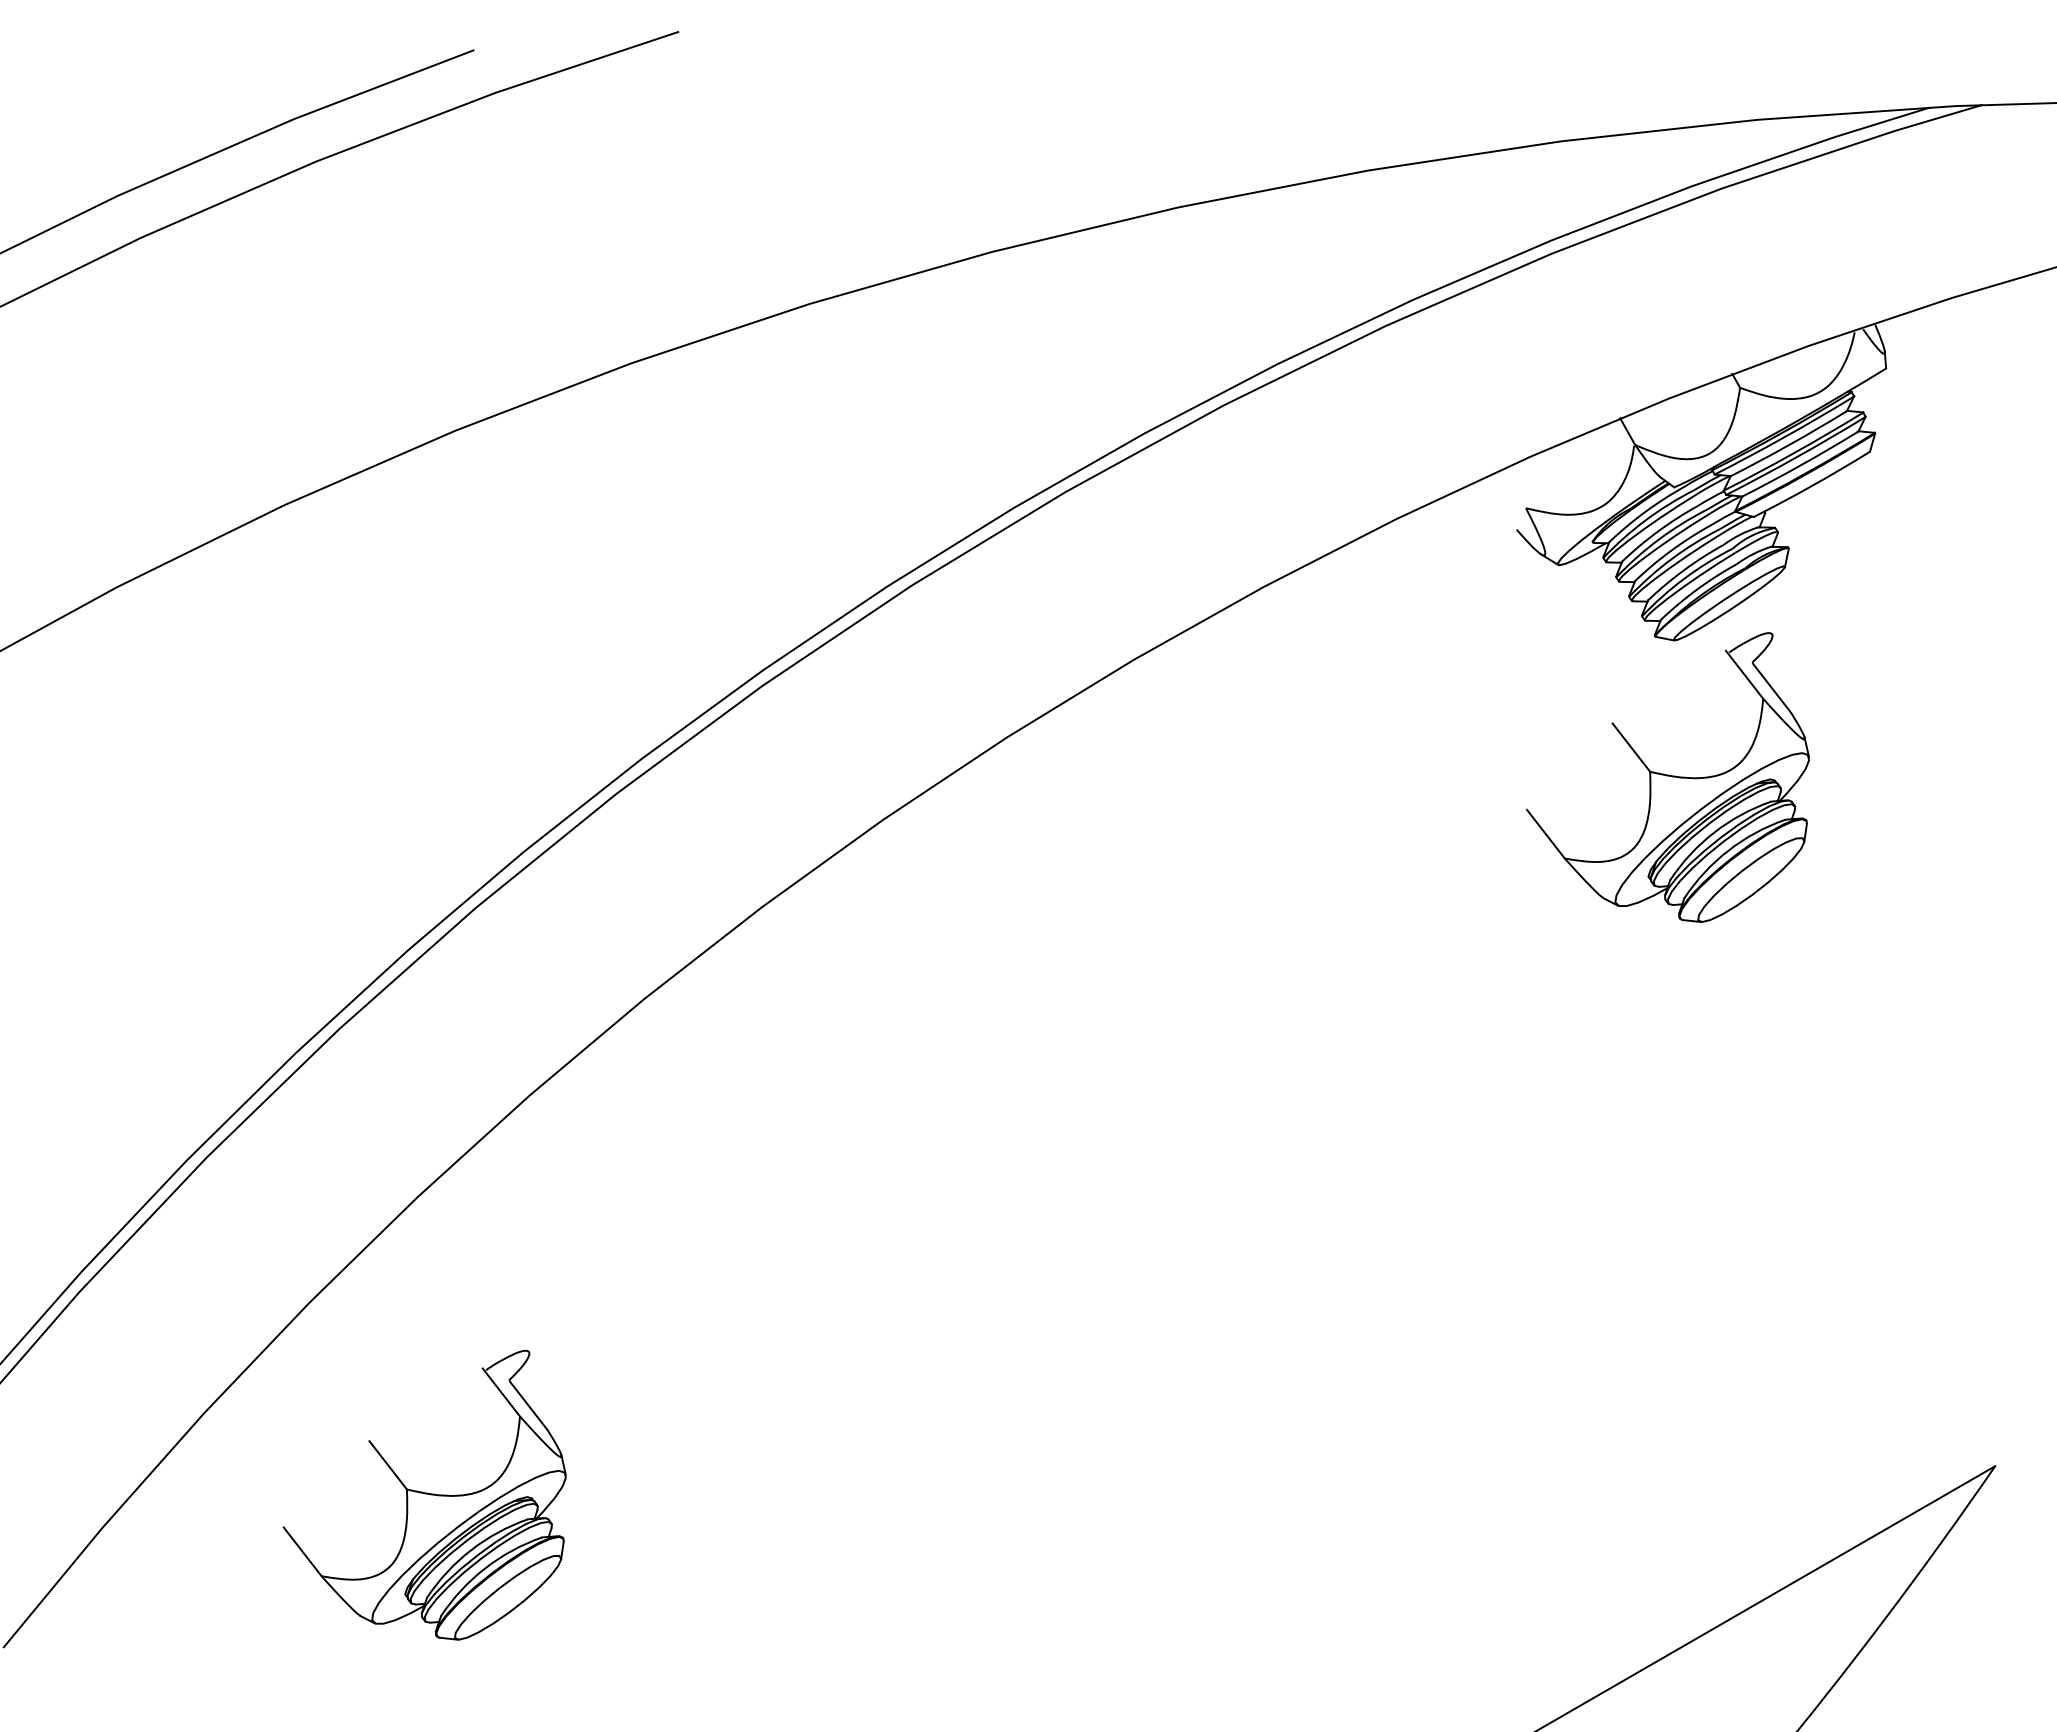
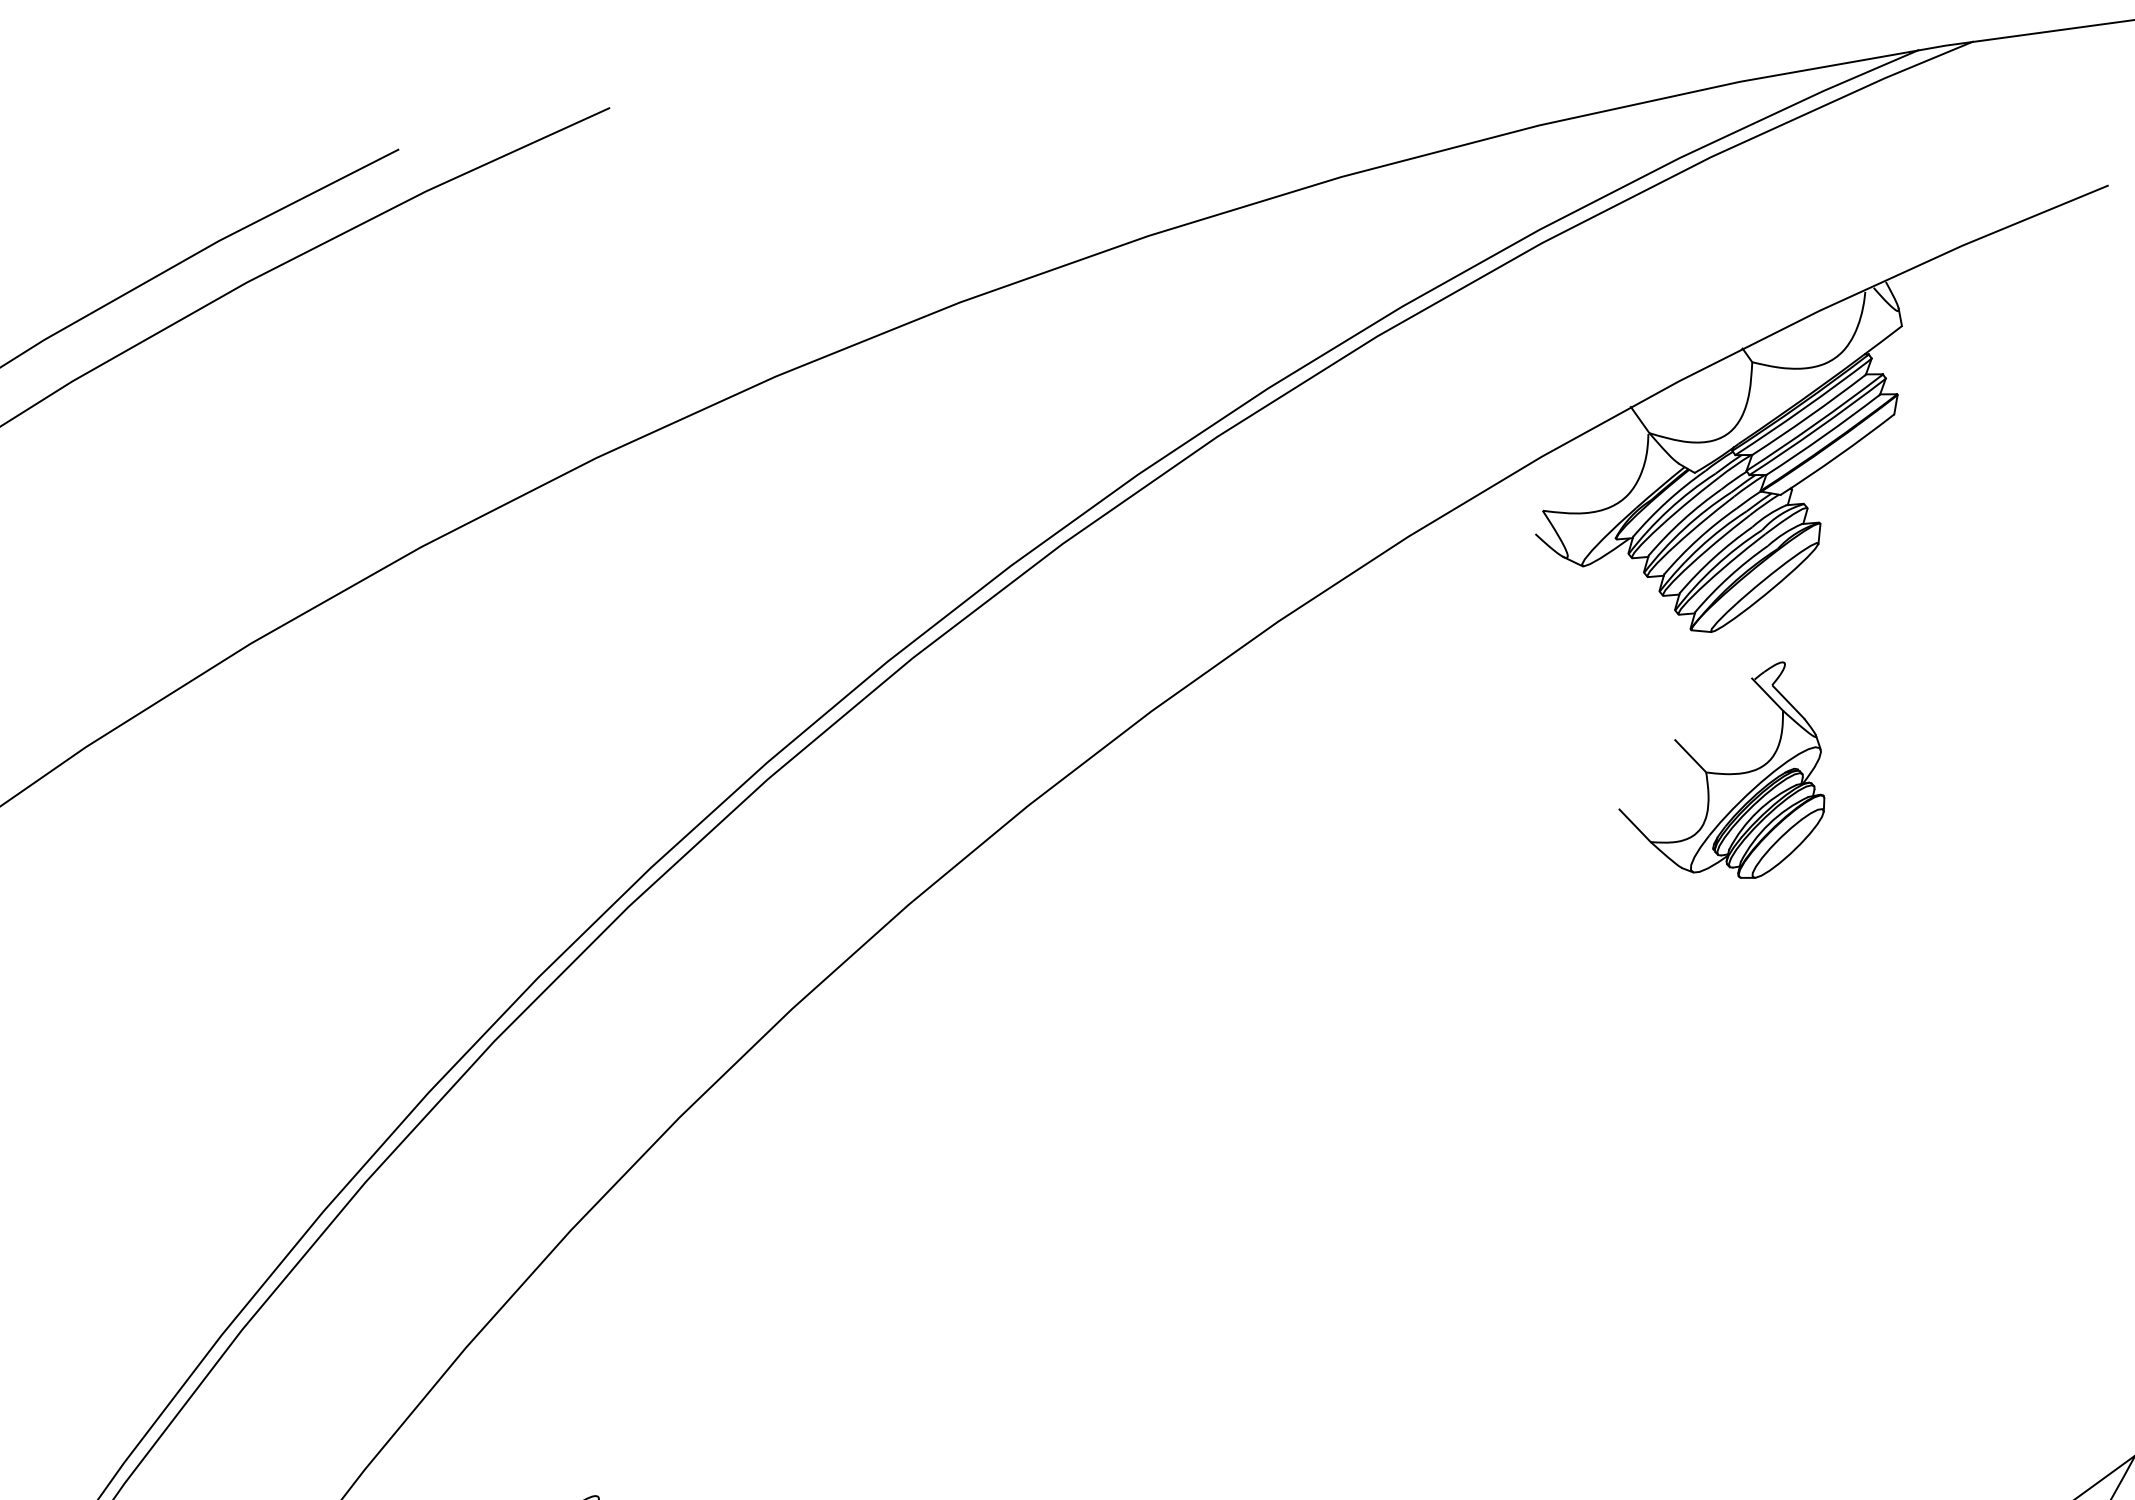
part: (1667, 777) -> (1719, 775), size x0.7

